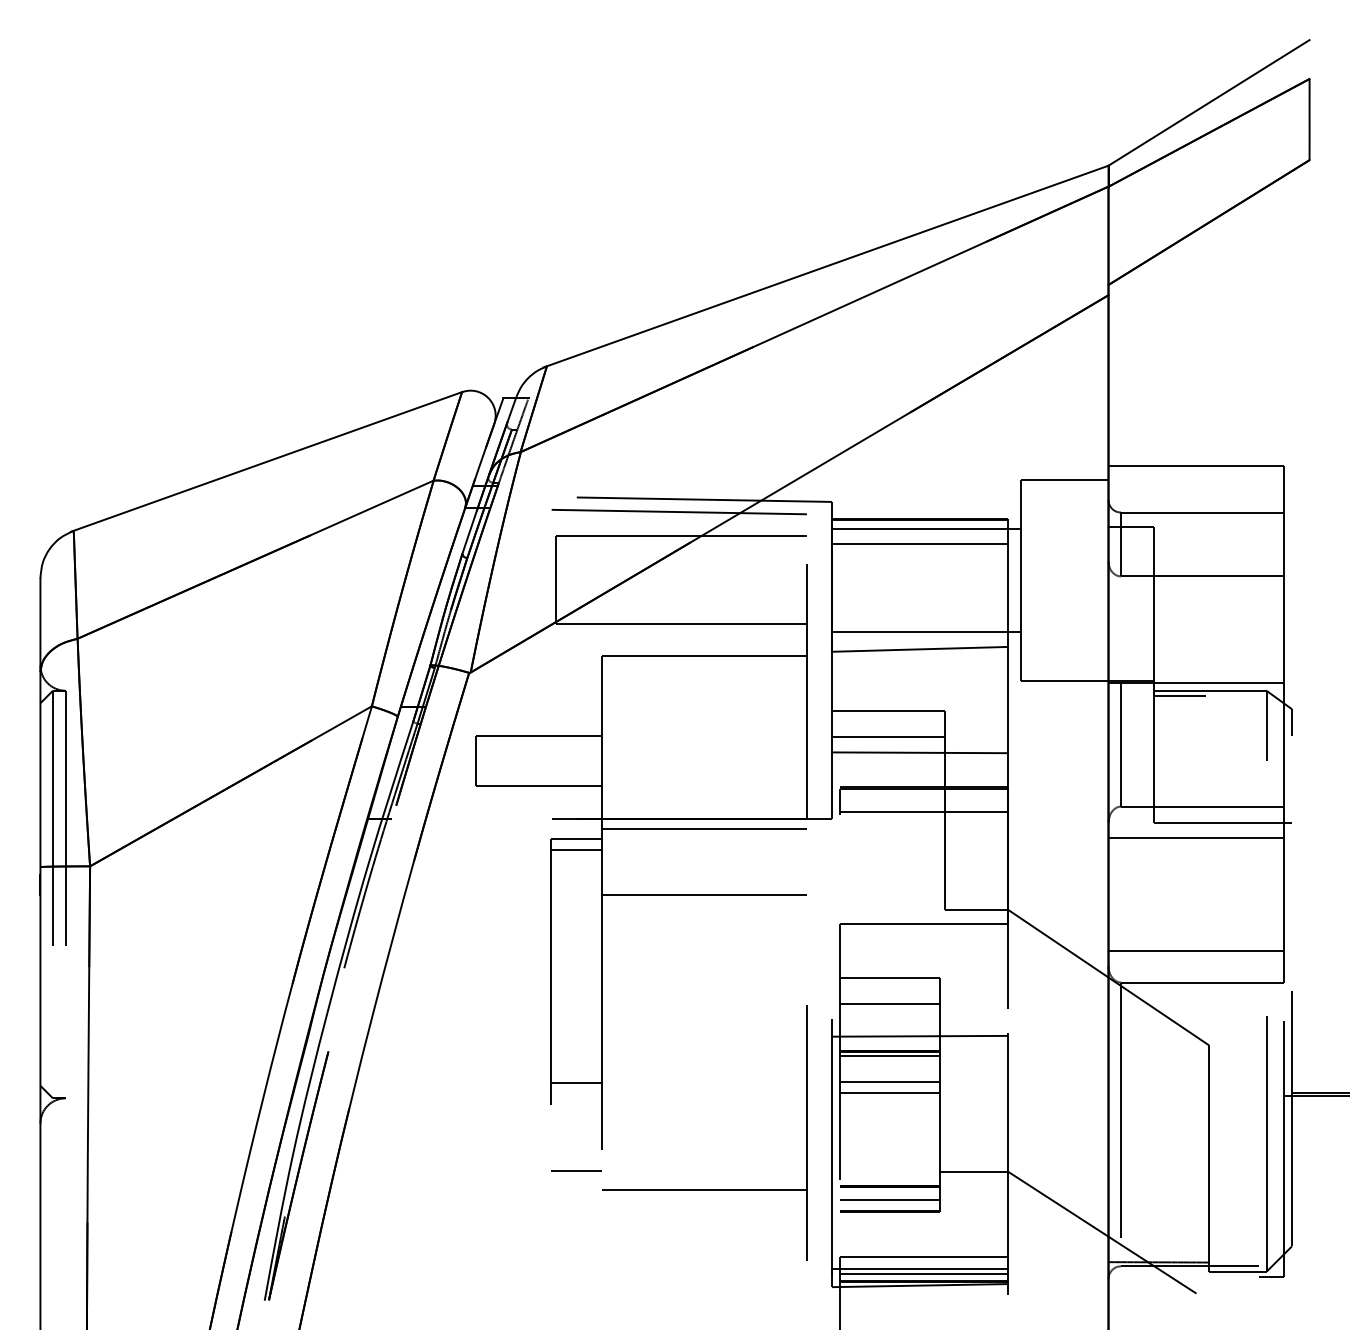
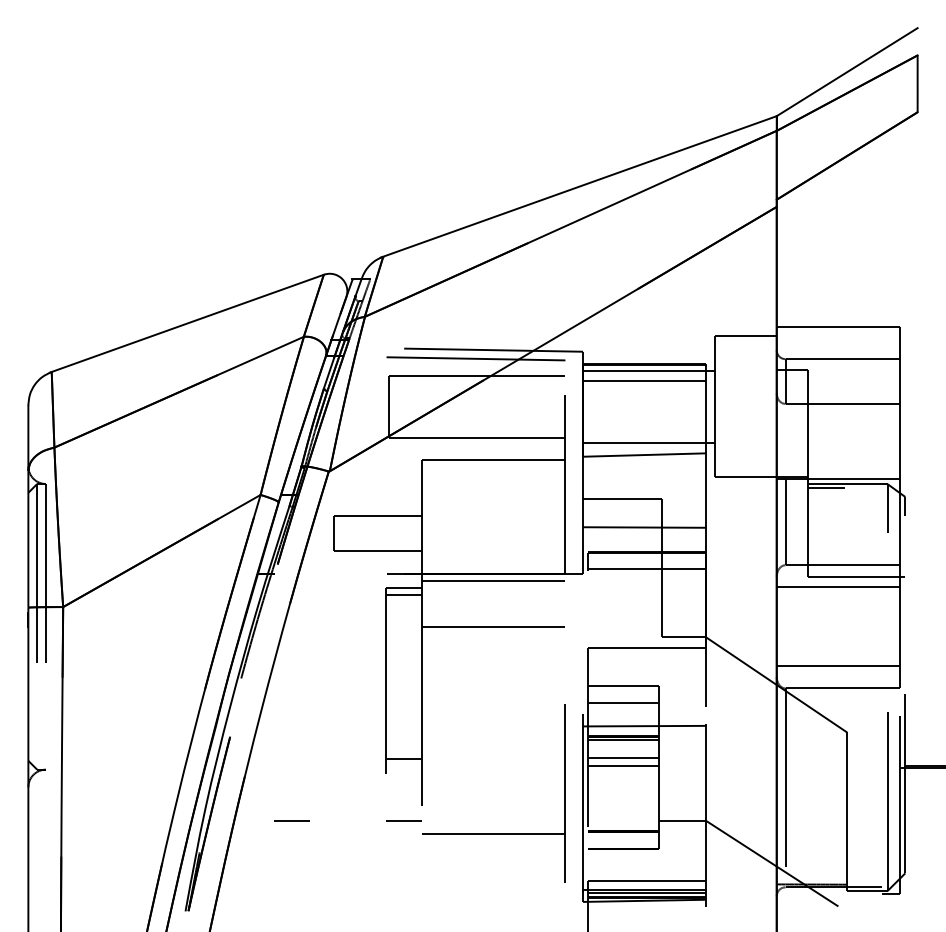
line: (888, 737) -> (622, 516), removed
line: (415, 1170) -> (291, 820), added
line: (889, 1199) -> (623, 840), removed

